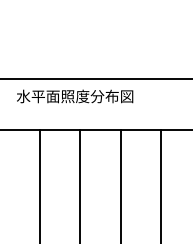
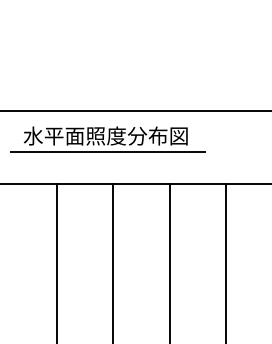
line: (76, 107) -> (107, 151), added

